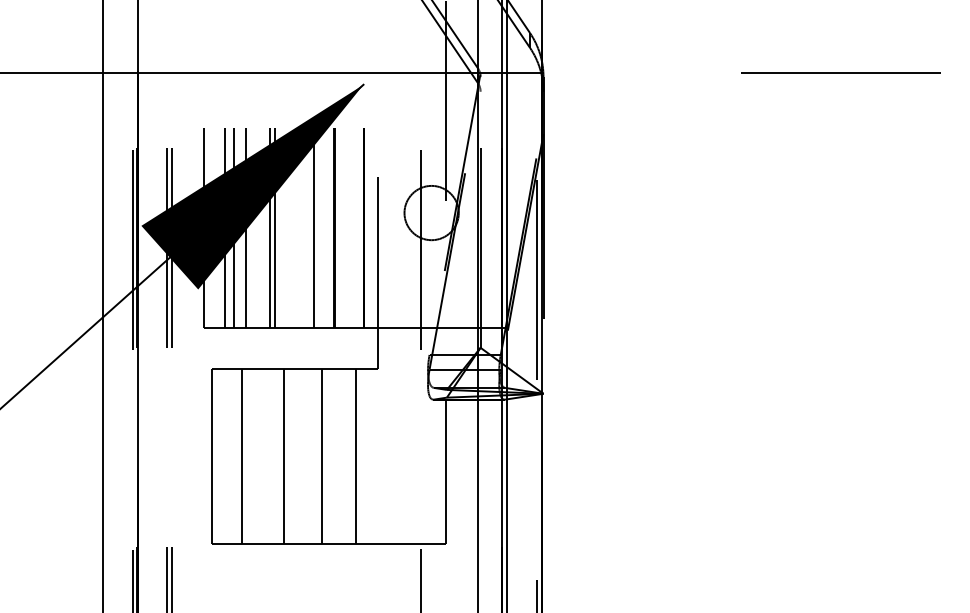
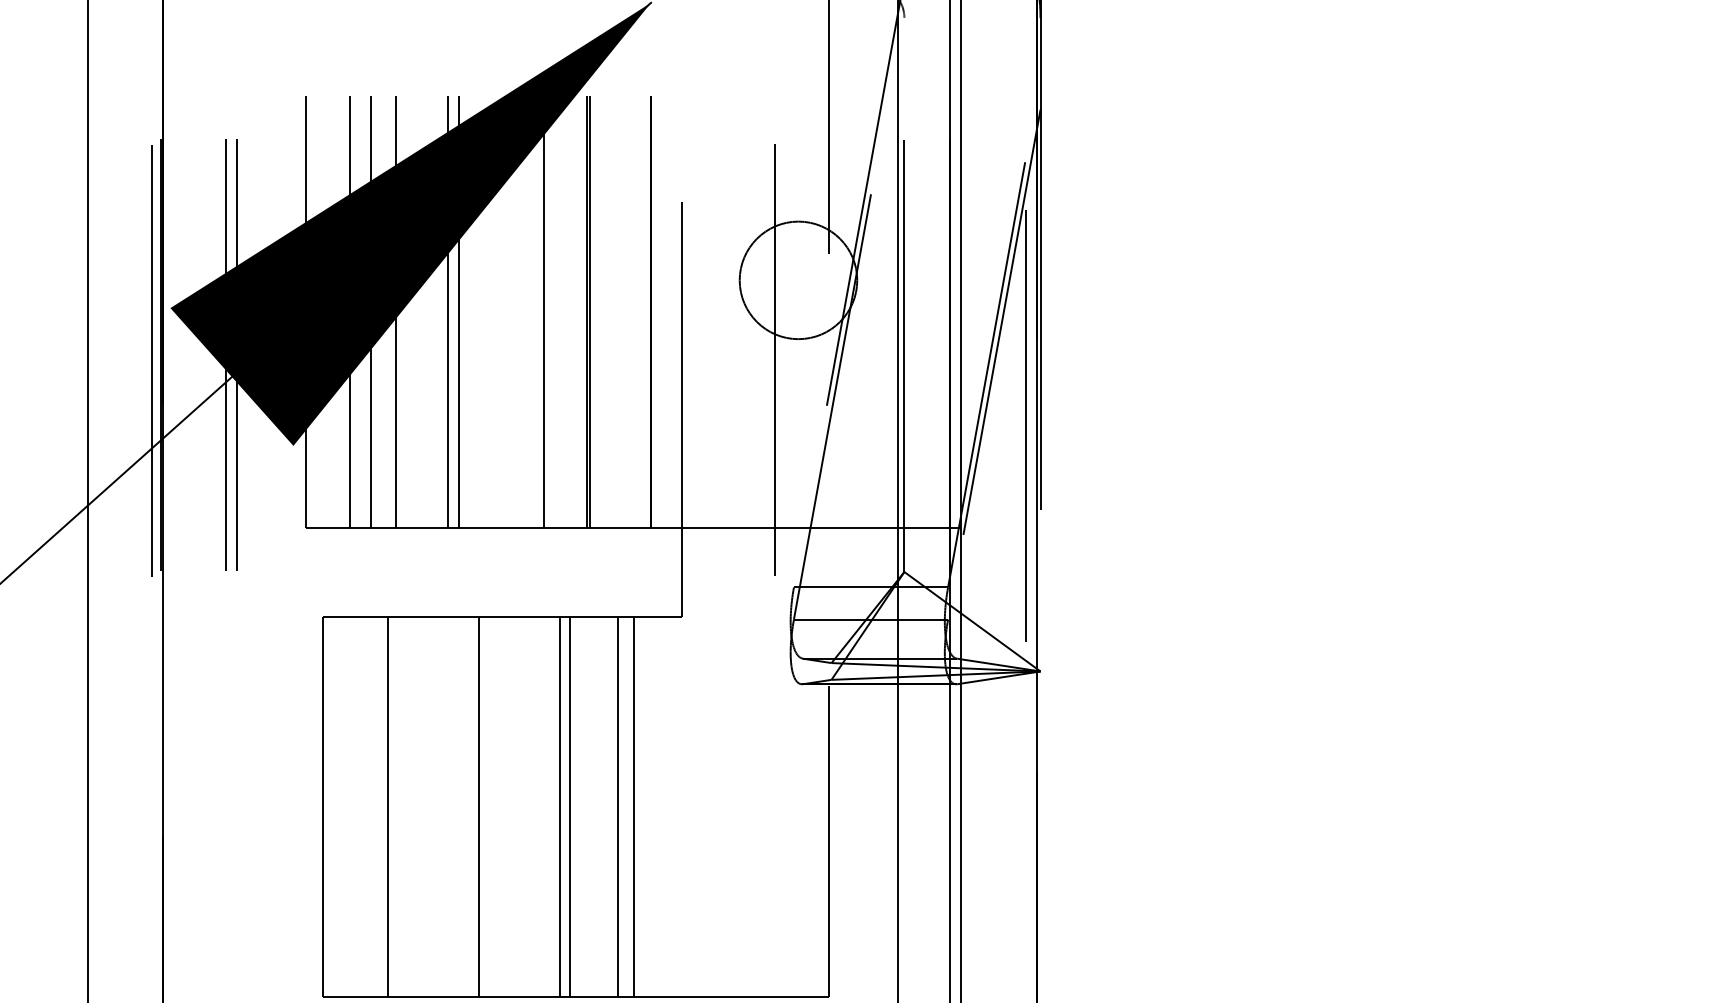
line: (325, 456) -> (568, 807), added
line: (348, 456) -> (618, 807), added

